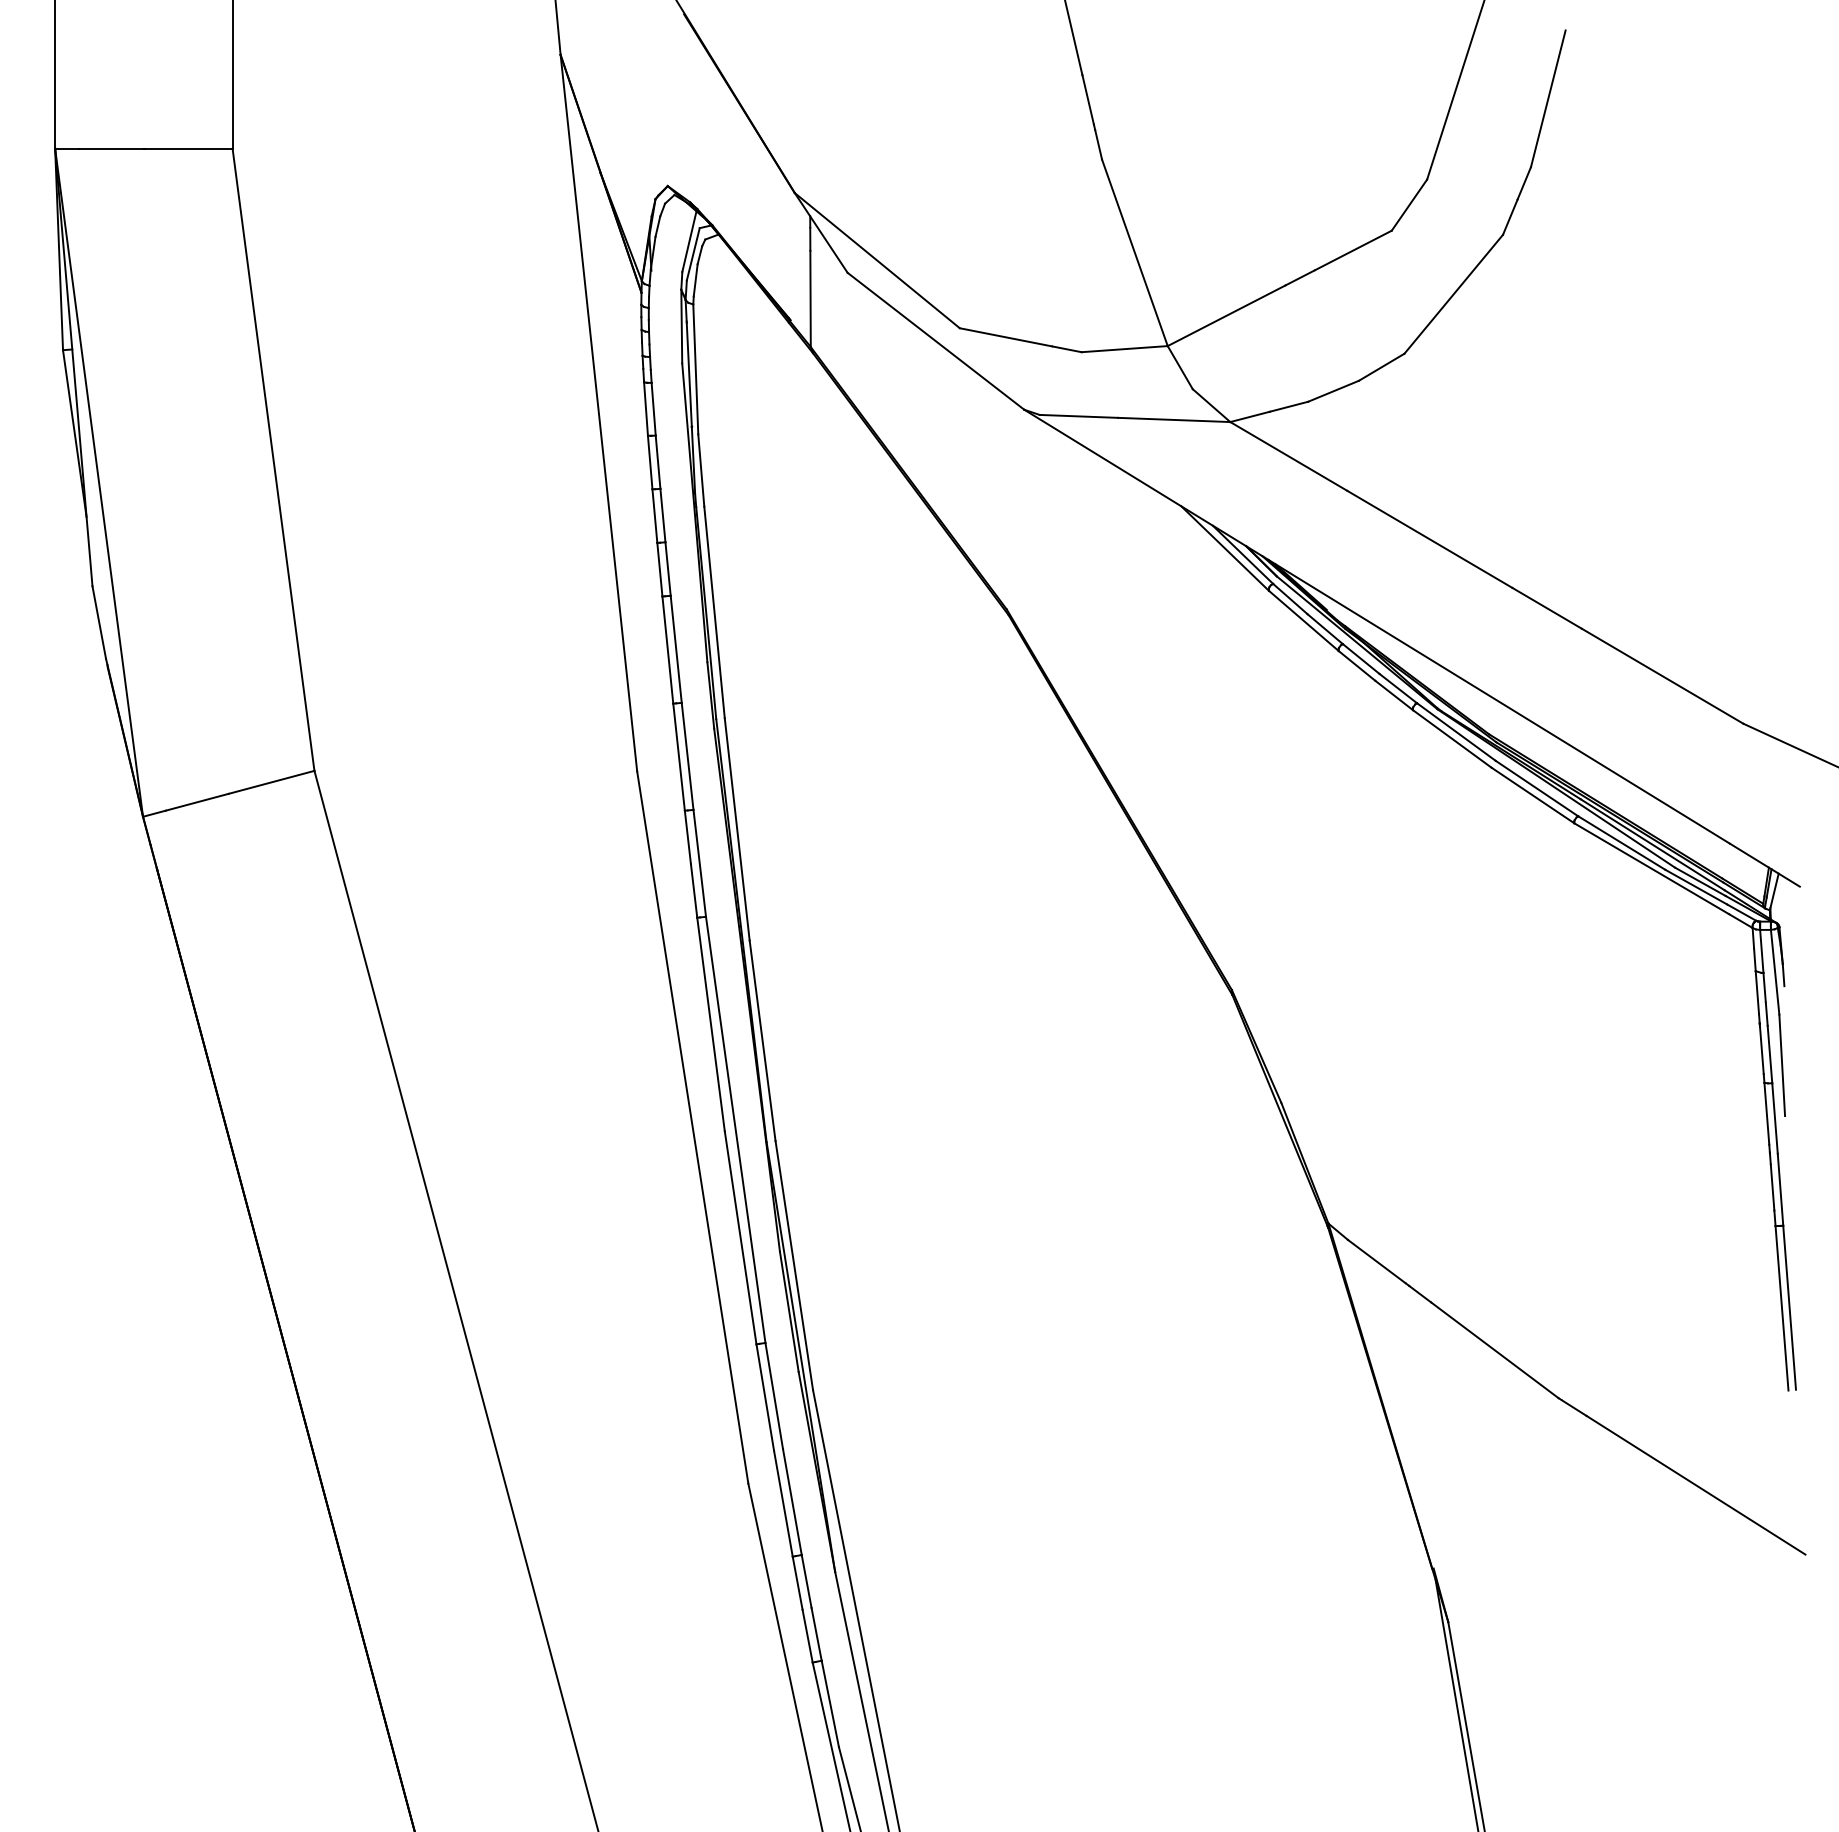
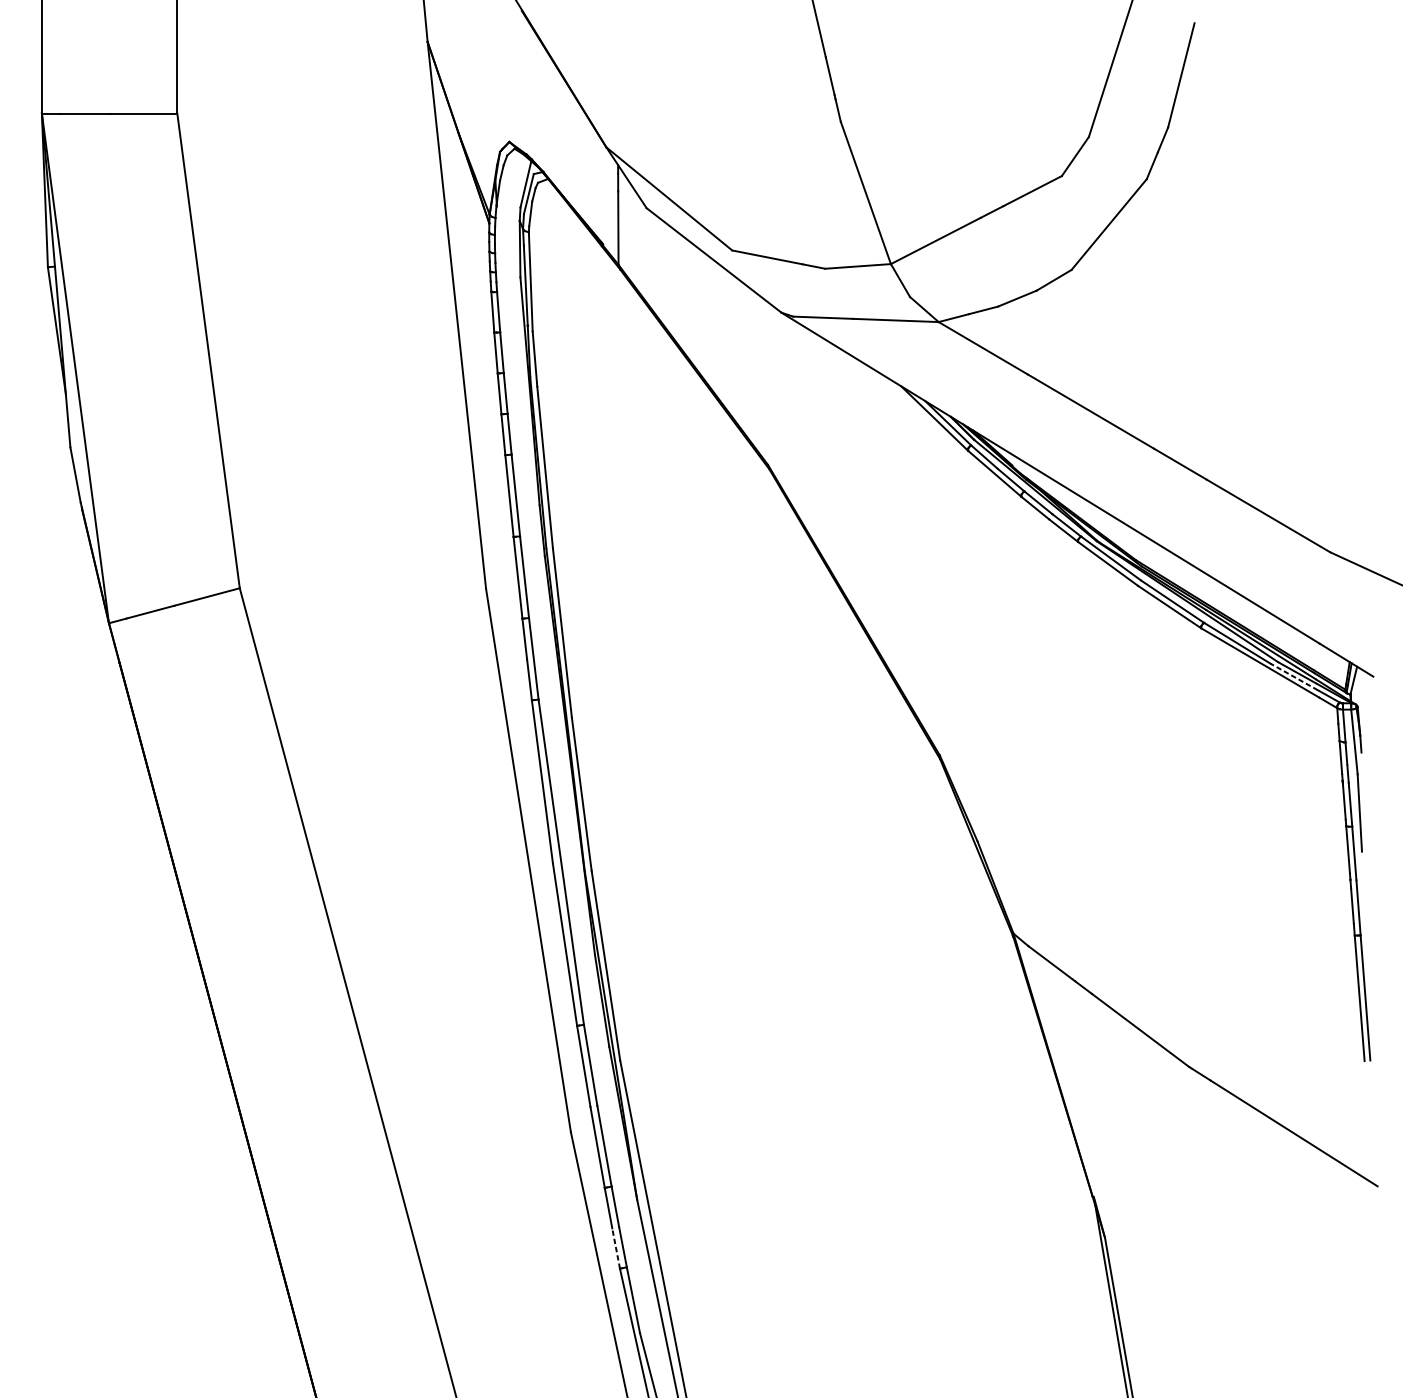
line: (1695, 886) -> (1293, 676), solid -> dashed
line: (807, 1636) -> (616, 1248), solid -> dashed

